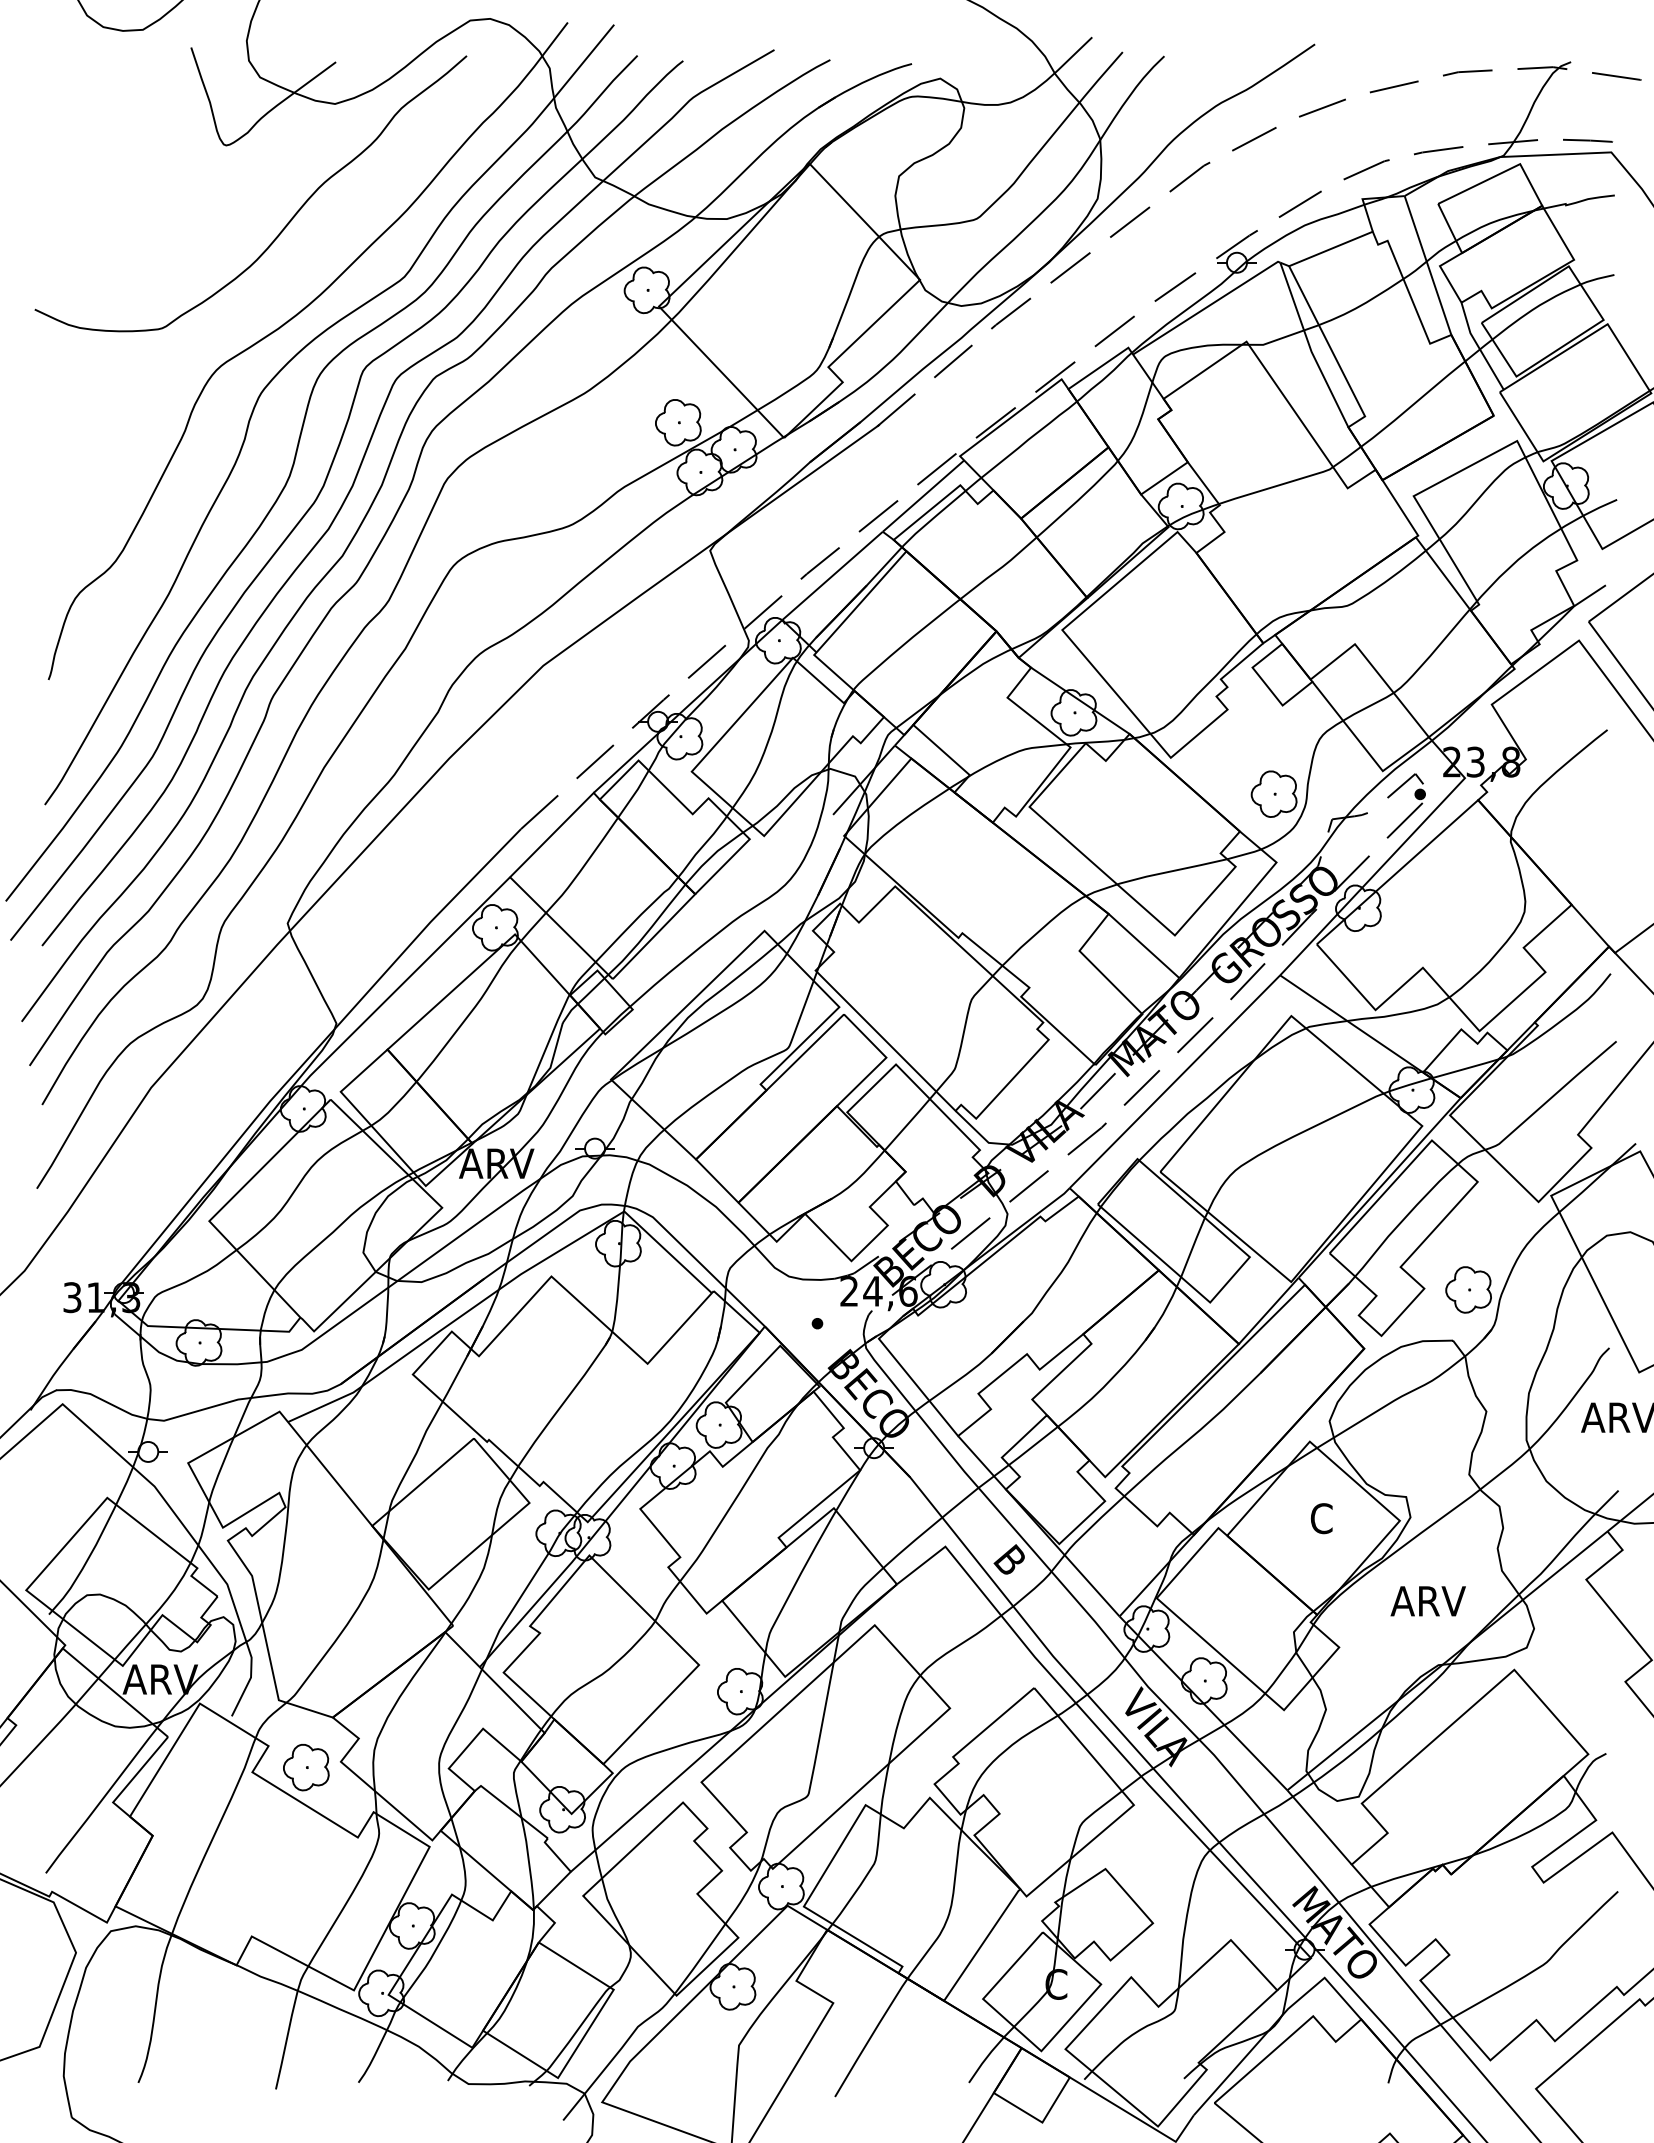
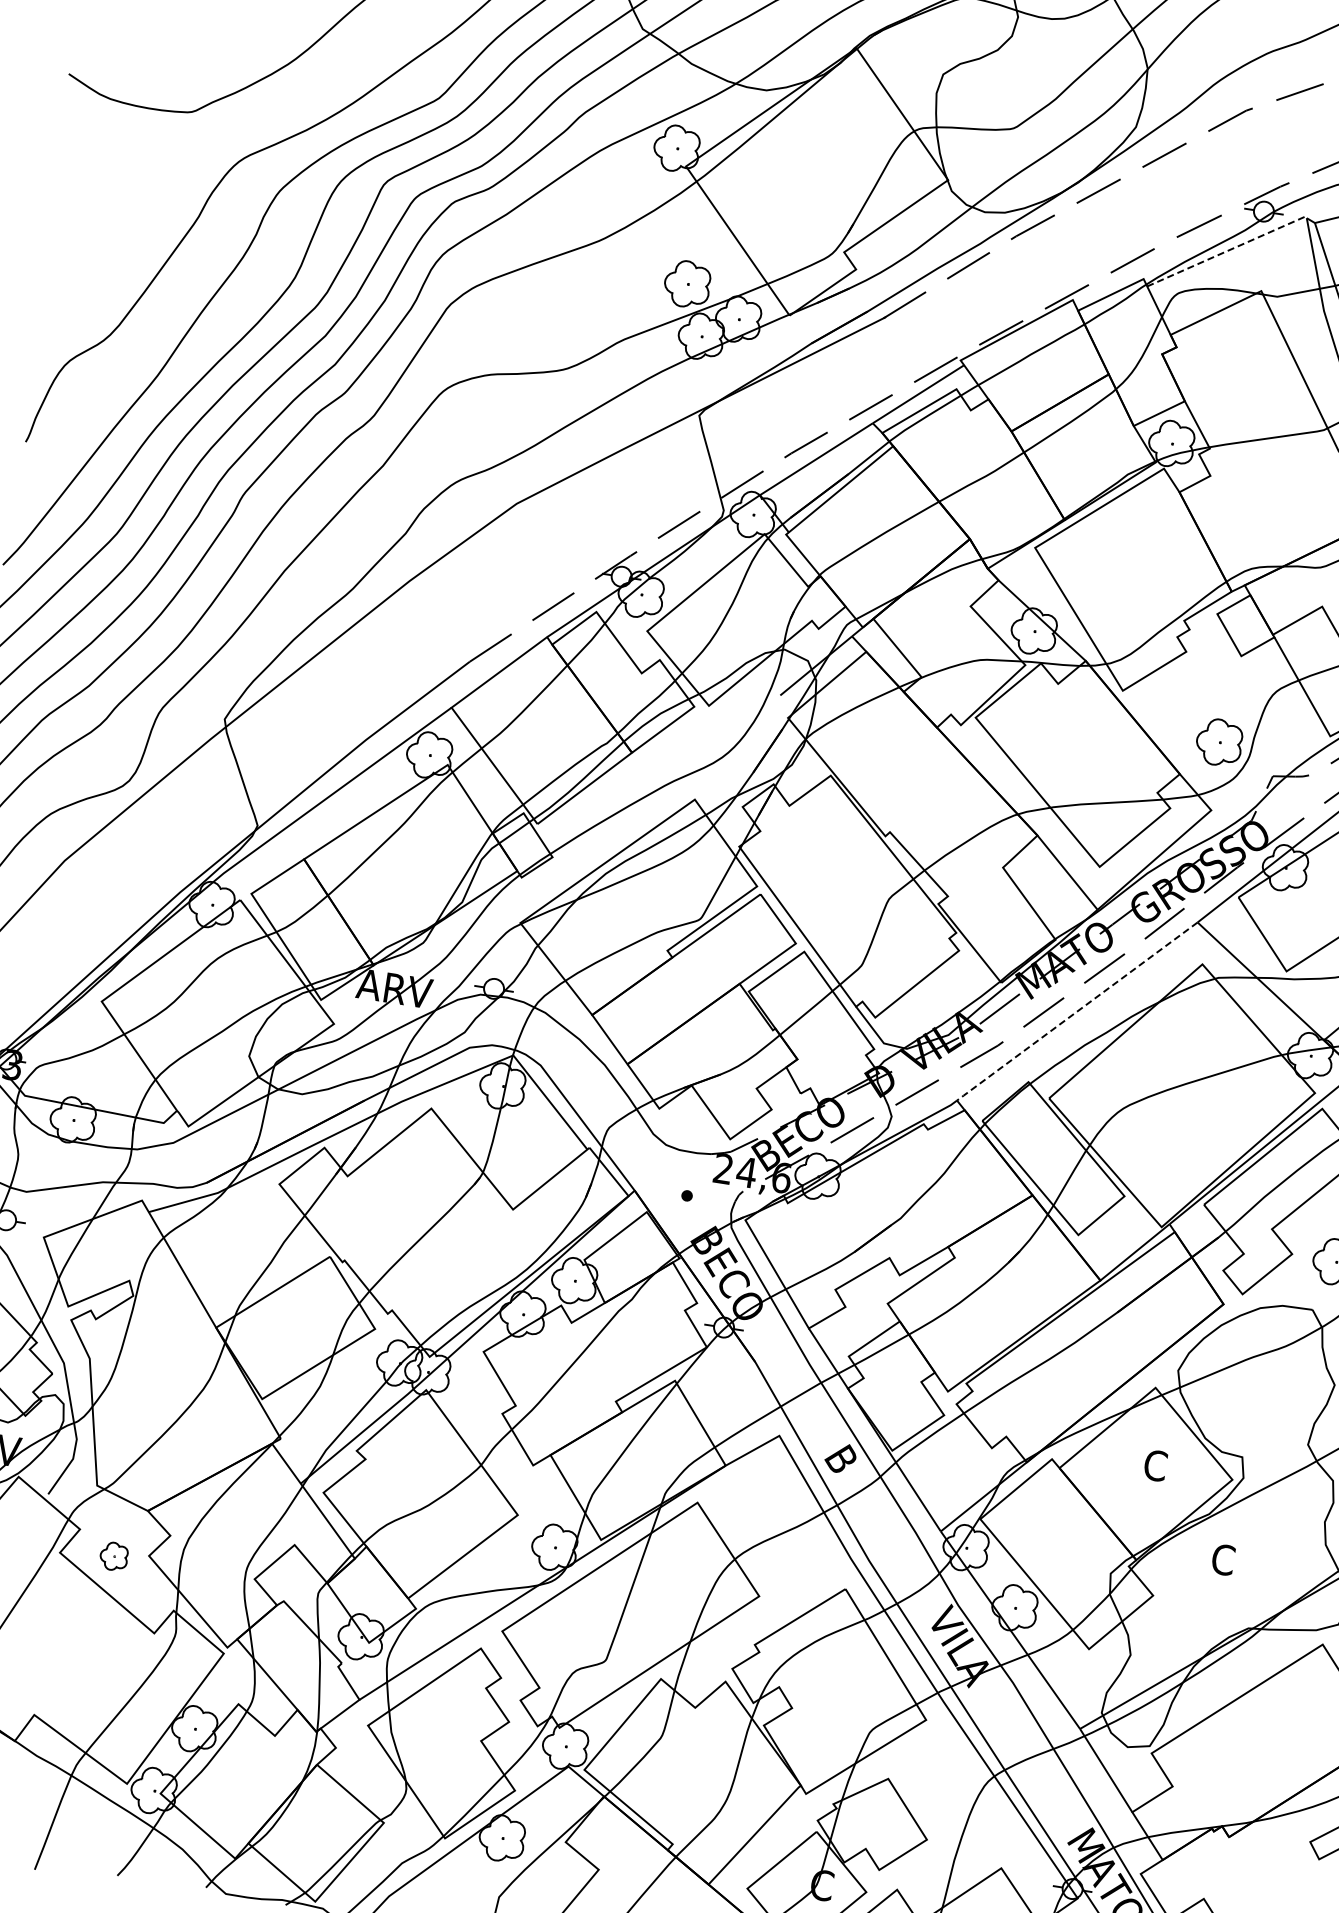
line: (1207, 306) -> (1228, 250), solid -> dashed
line: (1173, 1083) -> (1075, 1013), solid -> dashed
text: (1427, 1600) -> (1247, 1562), ARV -> C
part: (306, 1767) -> (114, 1556), size x0.6

